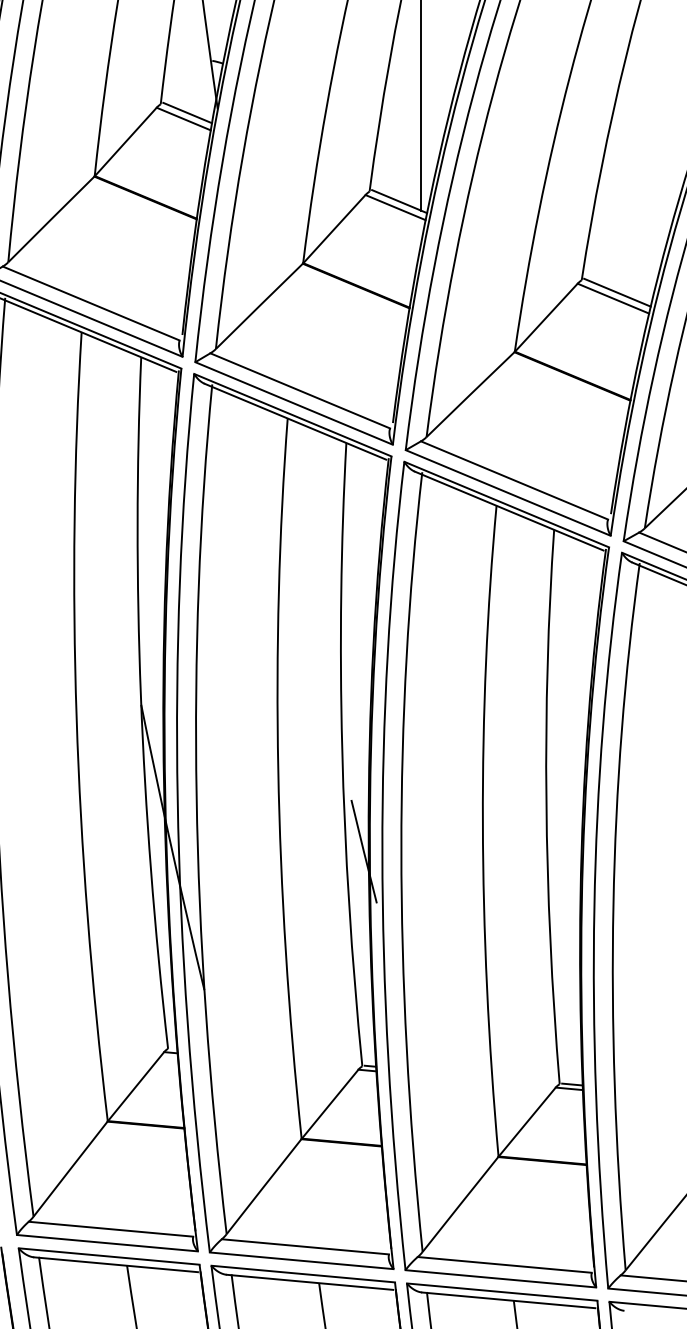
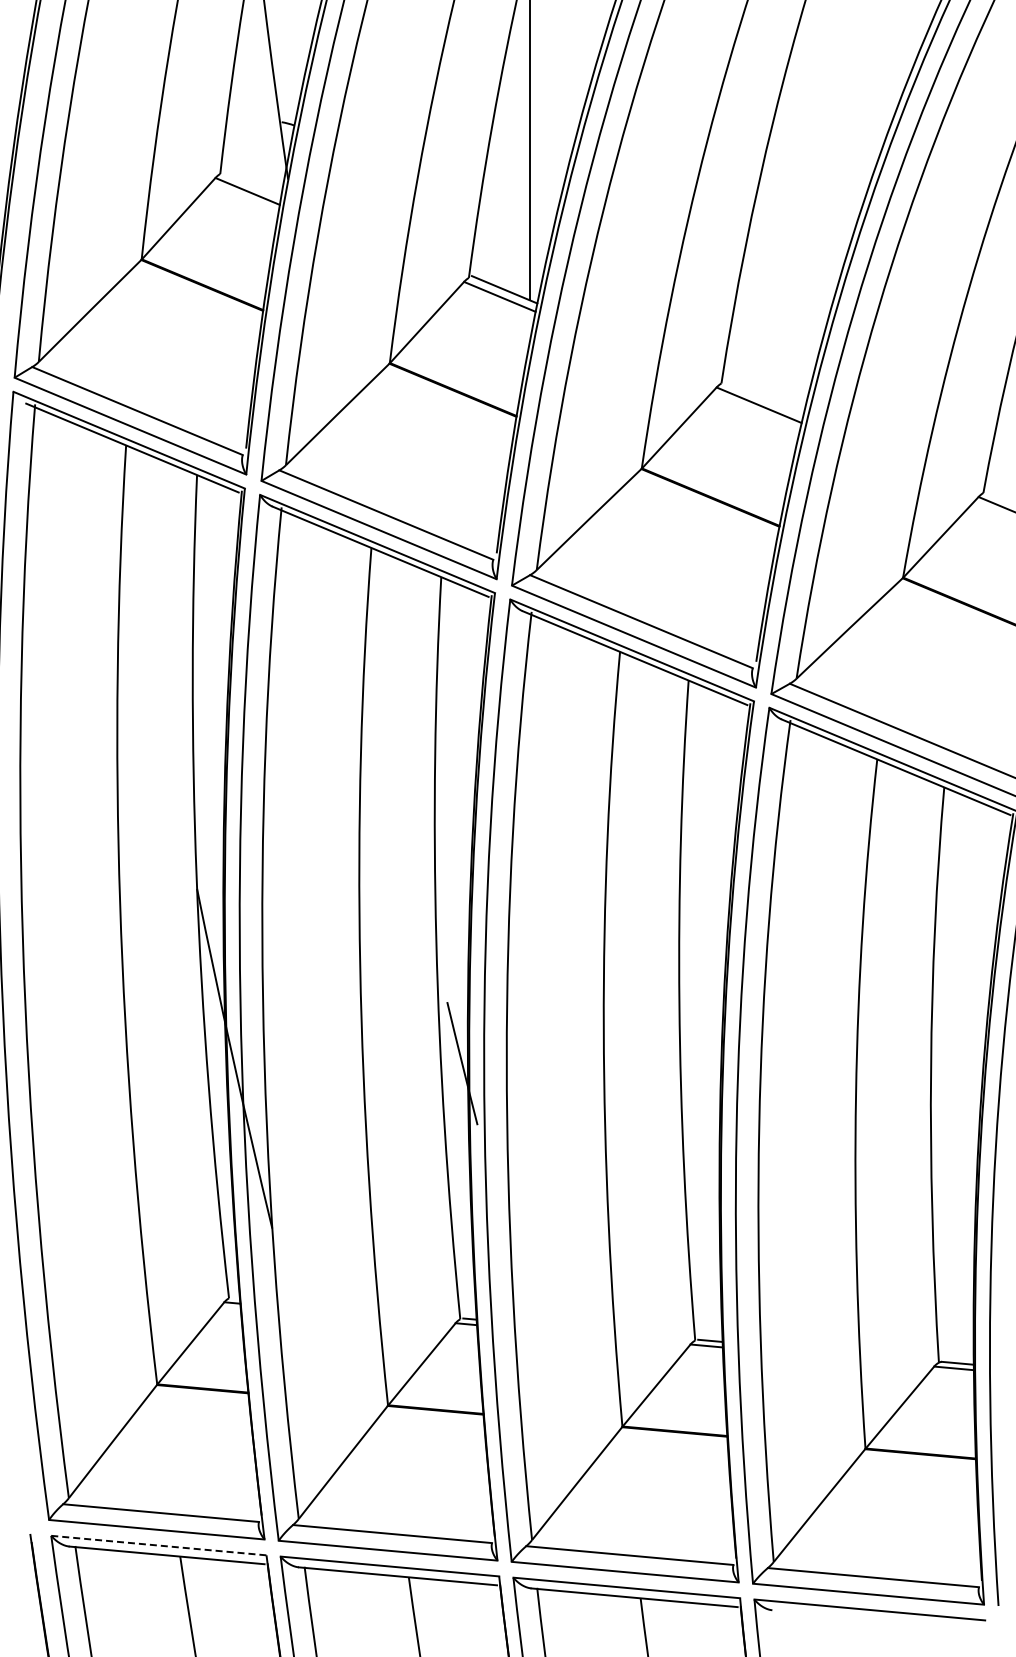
line: (187, 113) -> (252, 184), removed
line: (617, 292) -> (763, 397), removed
line: (109, 1256) -> (159, 1545), solid -> dashed

